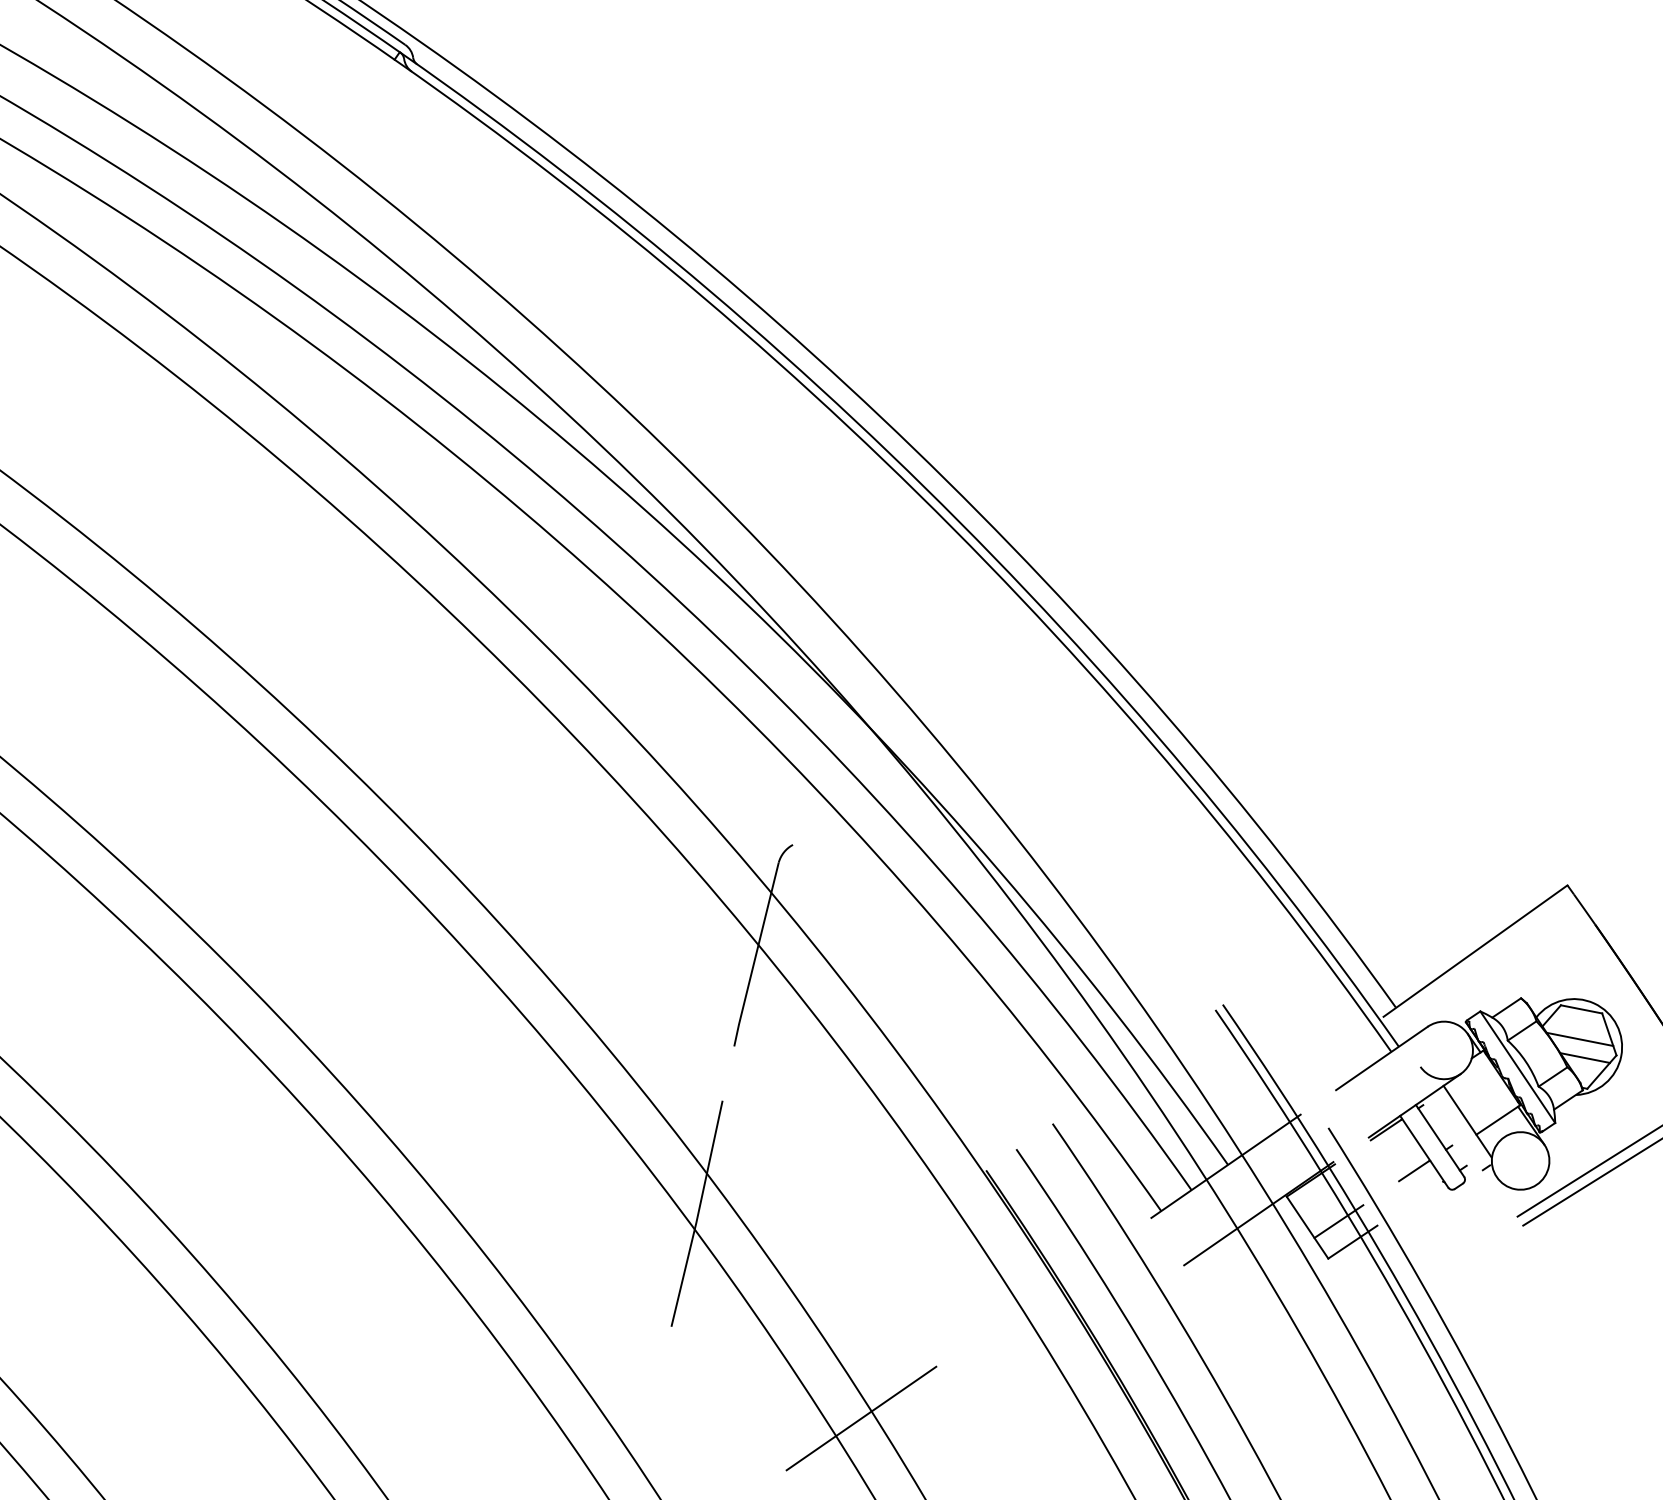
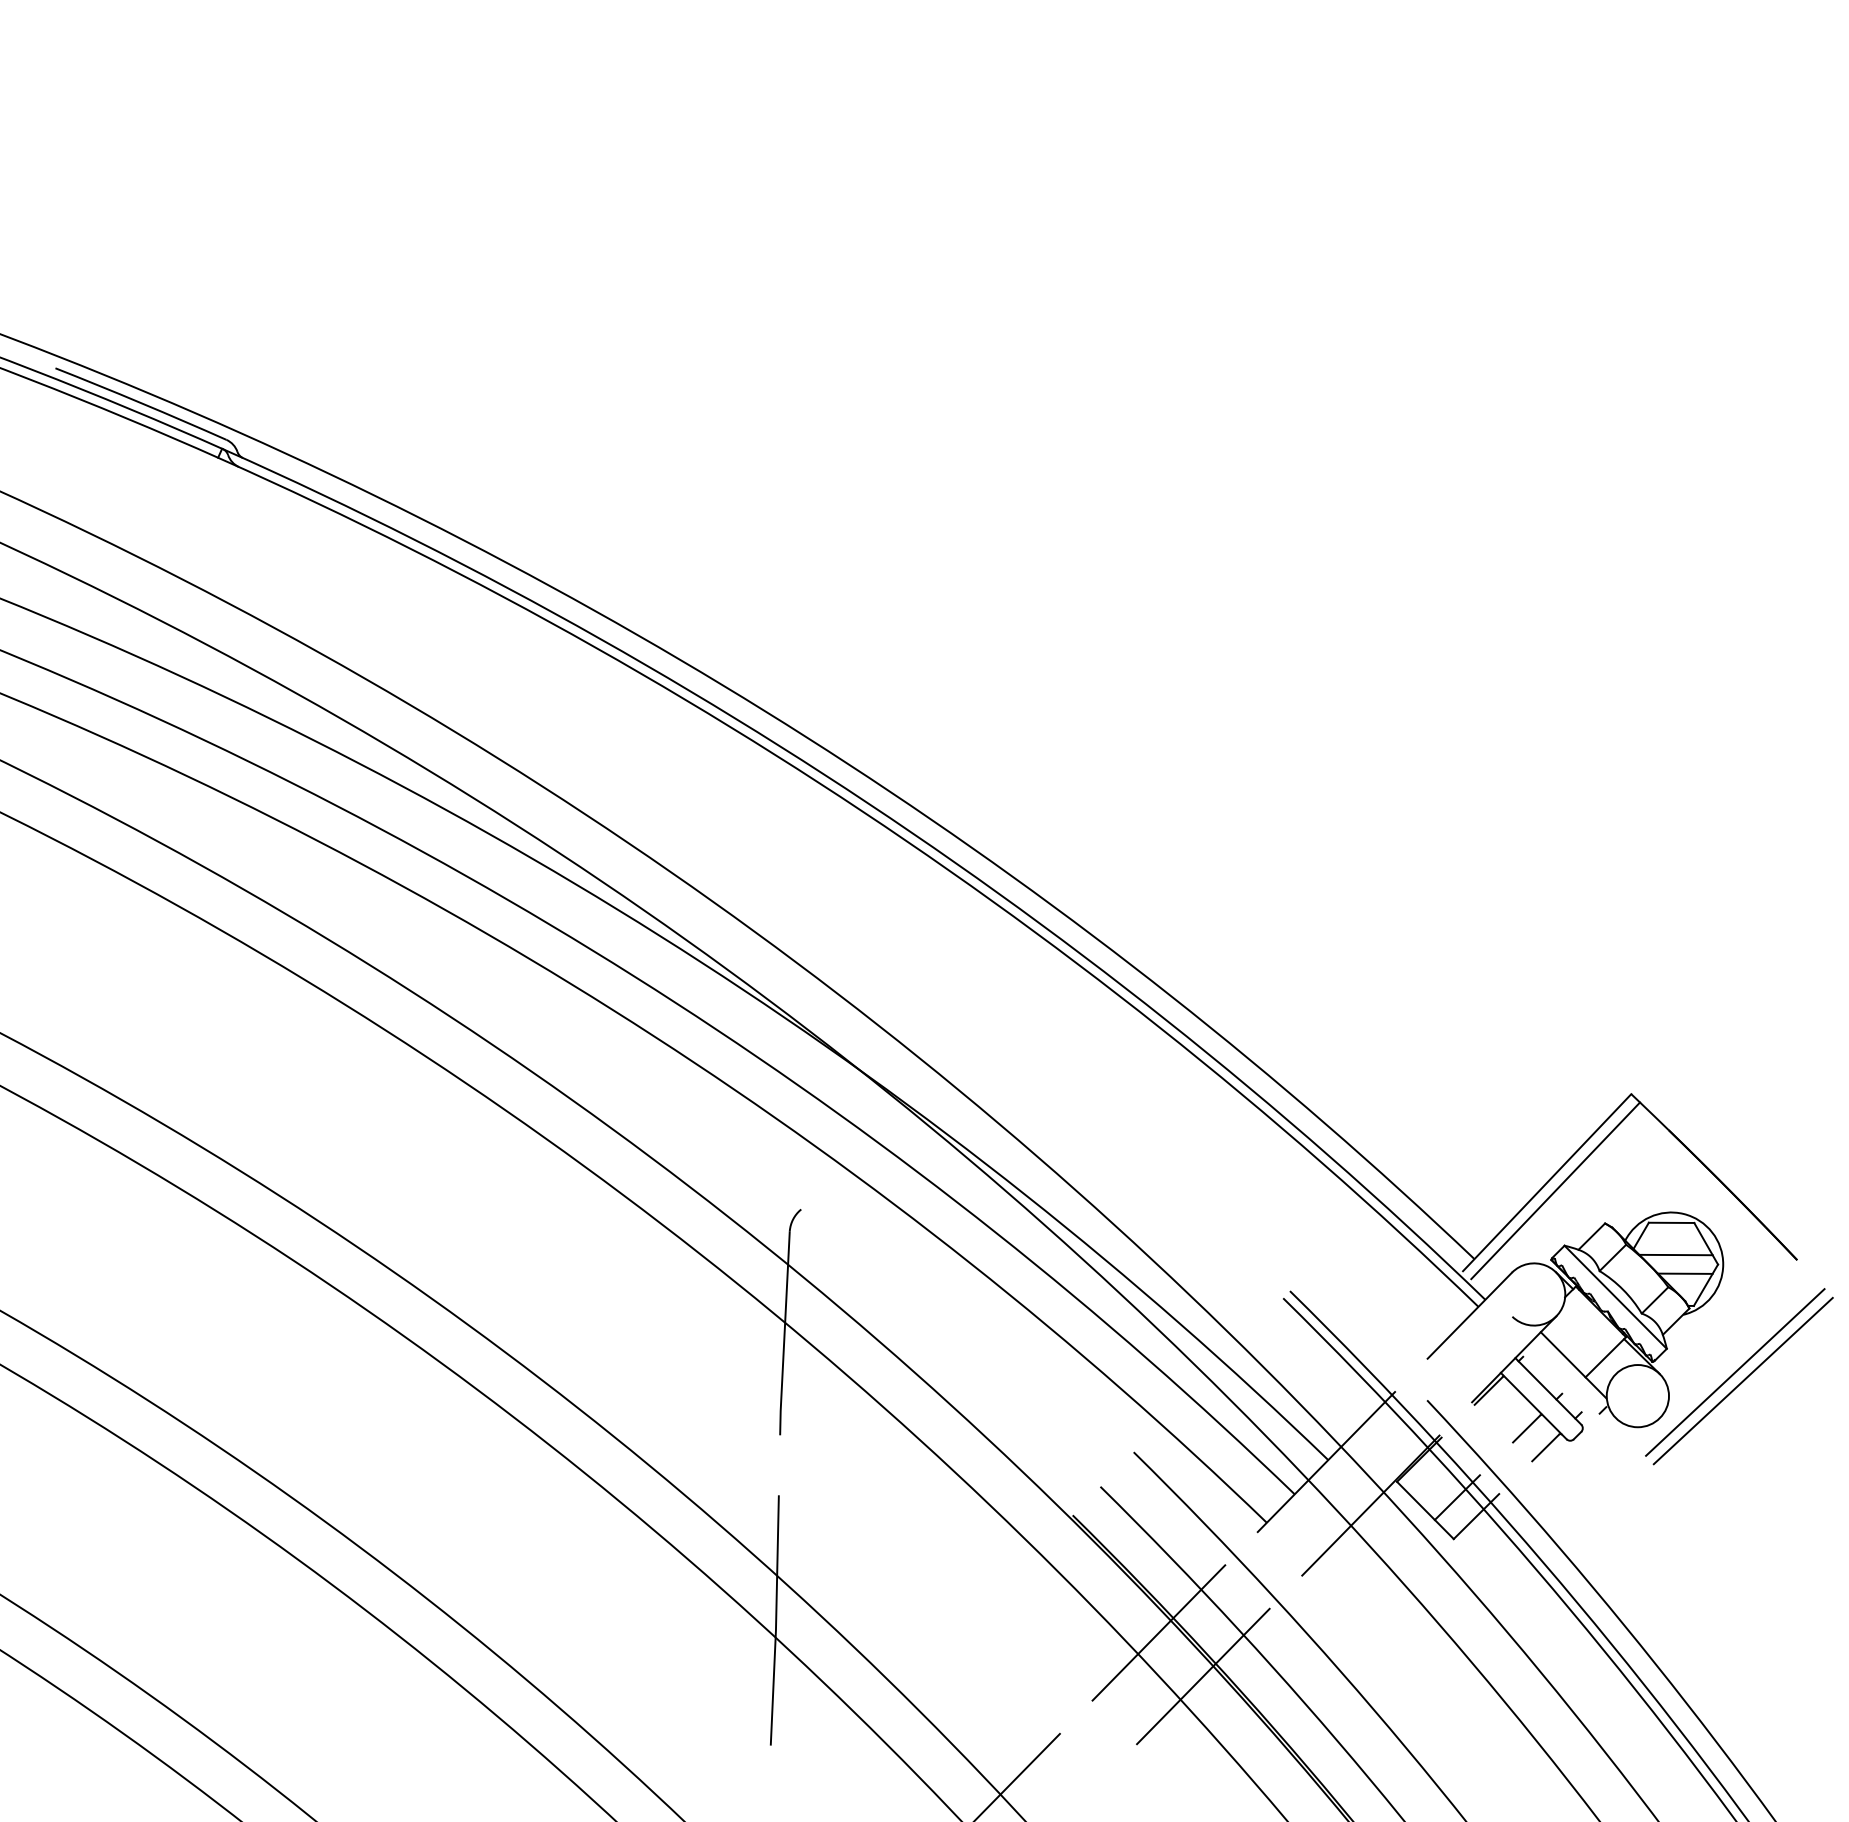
line: (1481, 959) -> (1555, 1190), added
line: (1427, 1191) -> (1545, 1447), added
line: (1043, 1291) -> (1158, 1632), added
line: (1076, 1339) -> (1203, 1676), added

